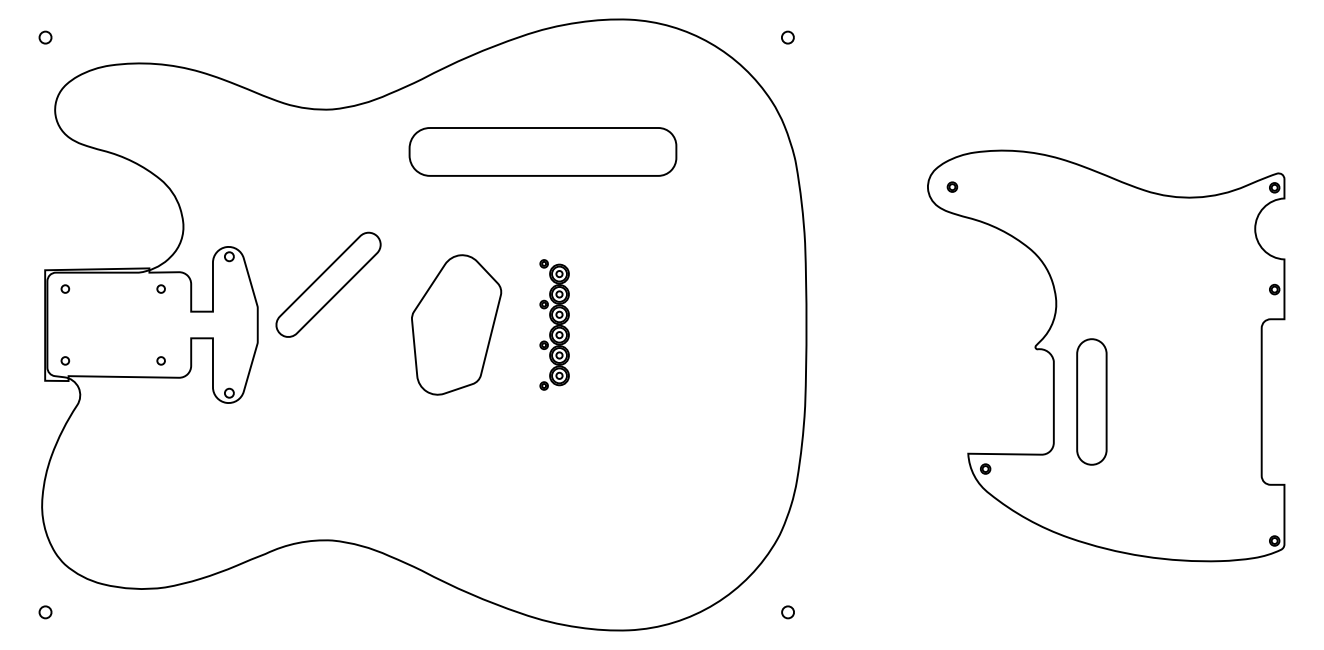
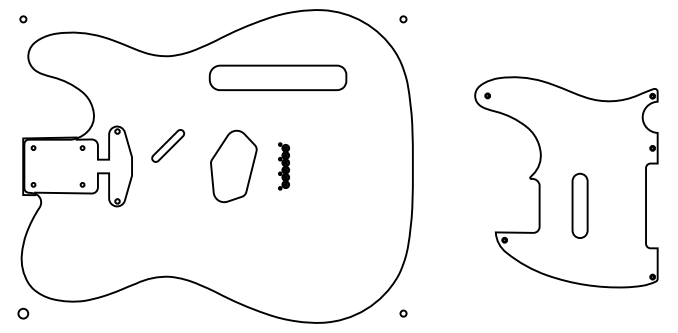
part: (327, 283) -> (167, 145), size x0.6
part: (553, 325) -> (283, 166), size x0.7
part: (1090, 401) -> (579, 205), moved
circle: (45, 612) -> (23, 313), size x1.6

